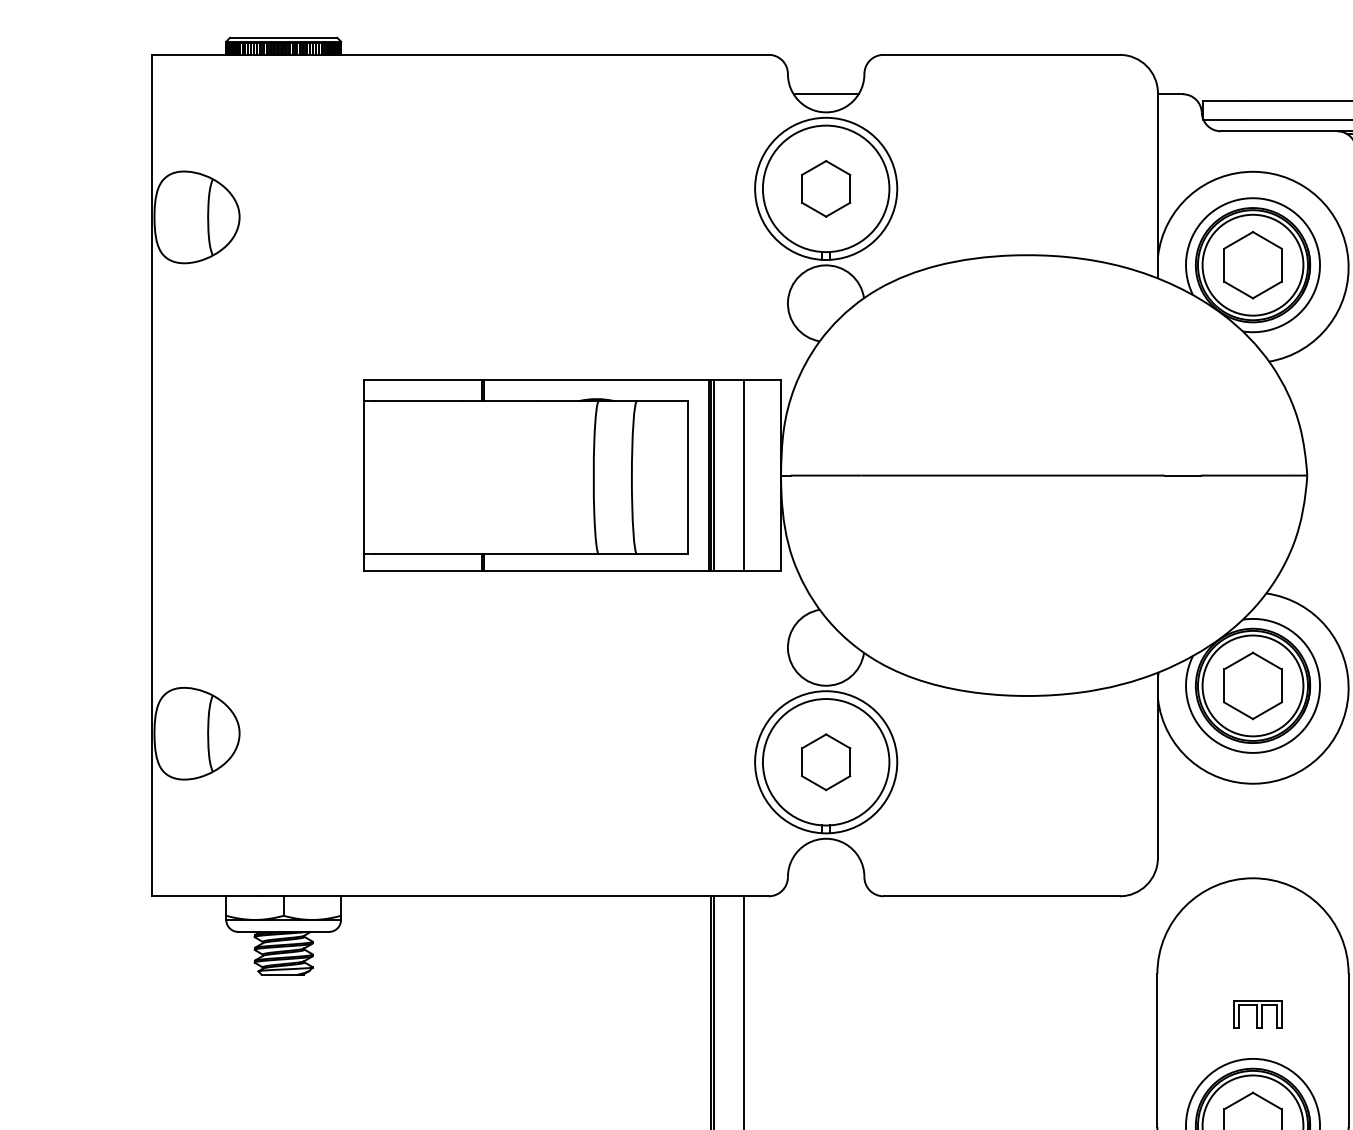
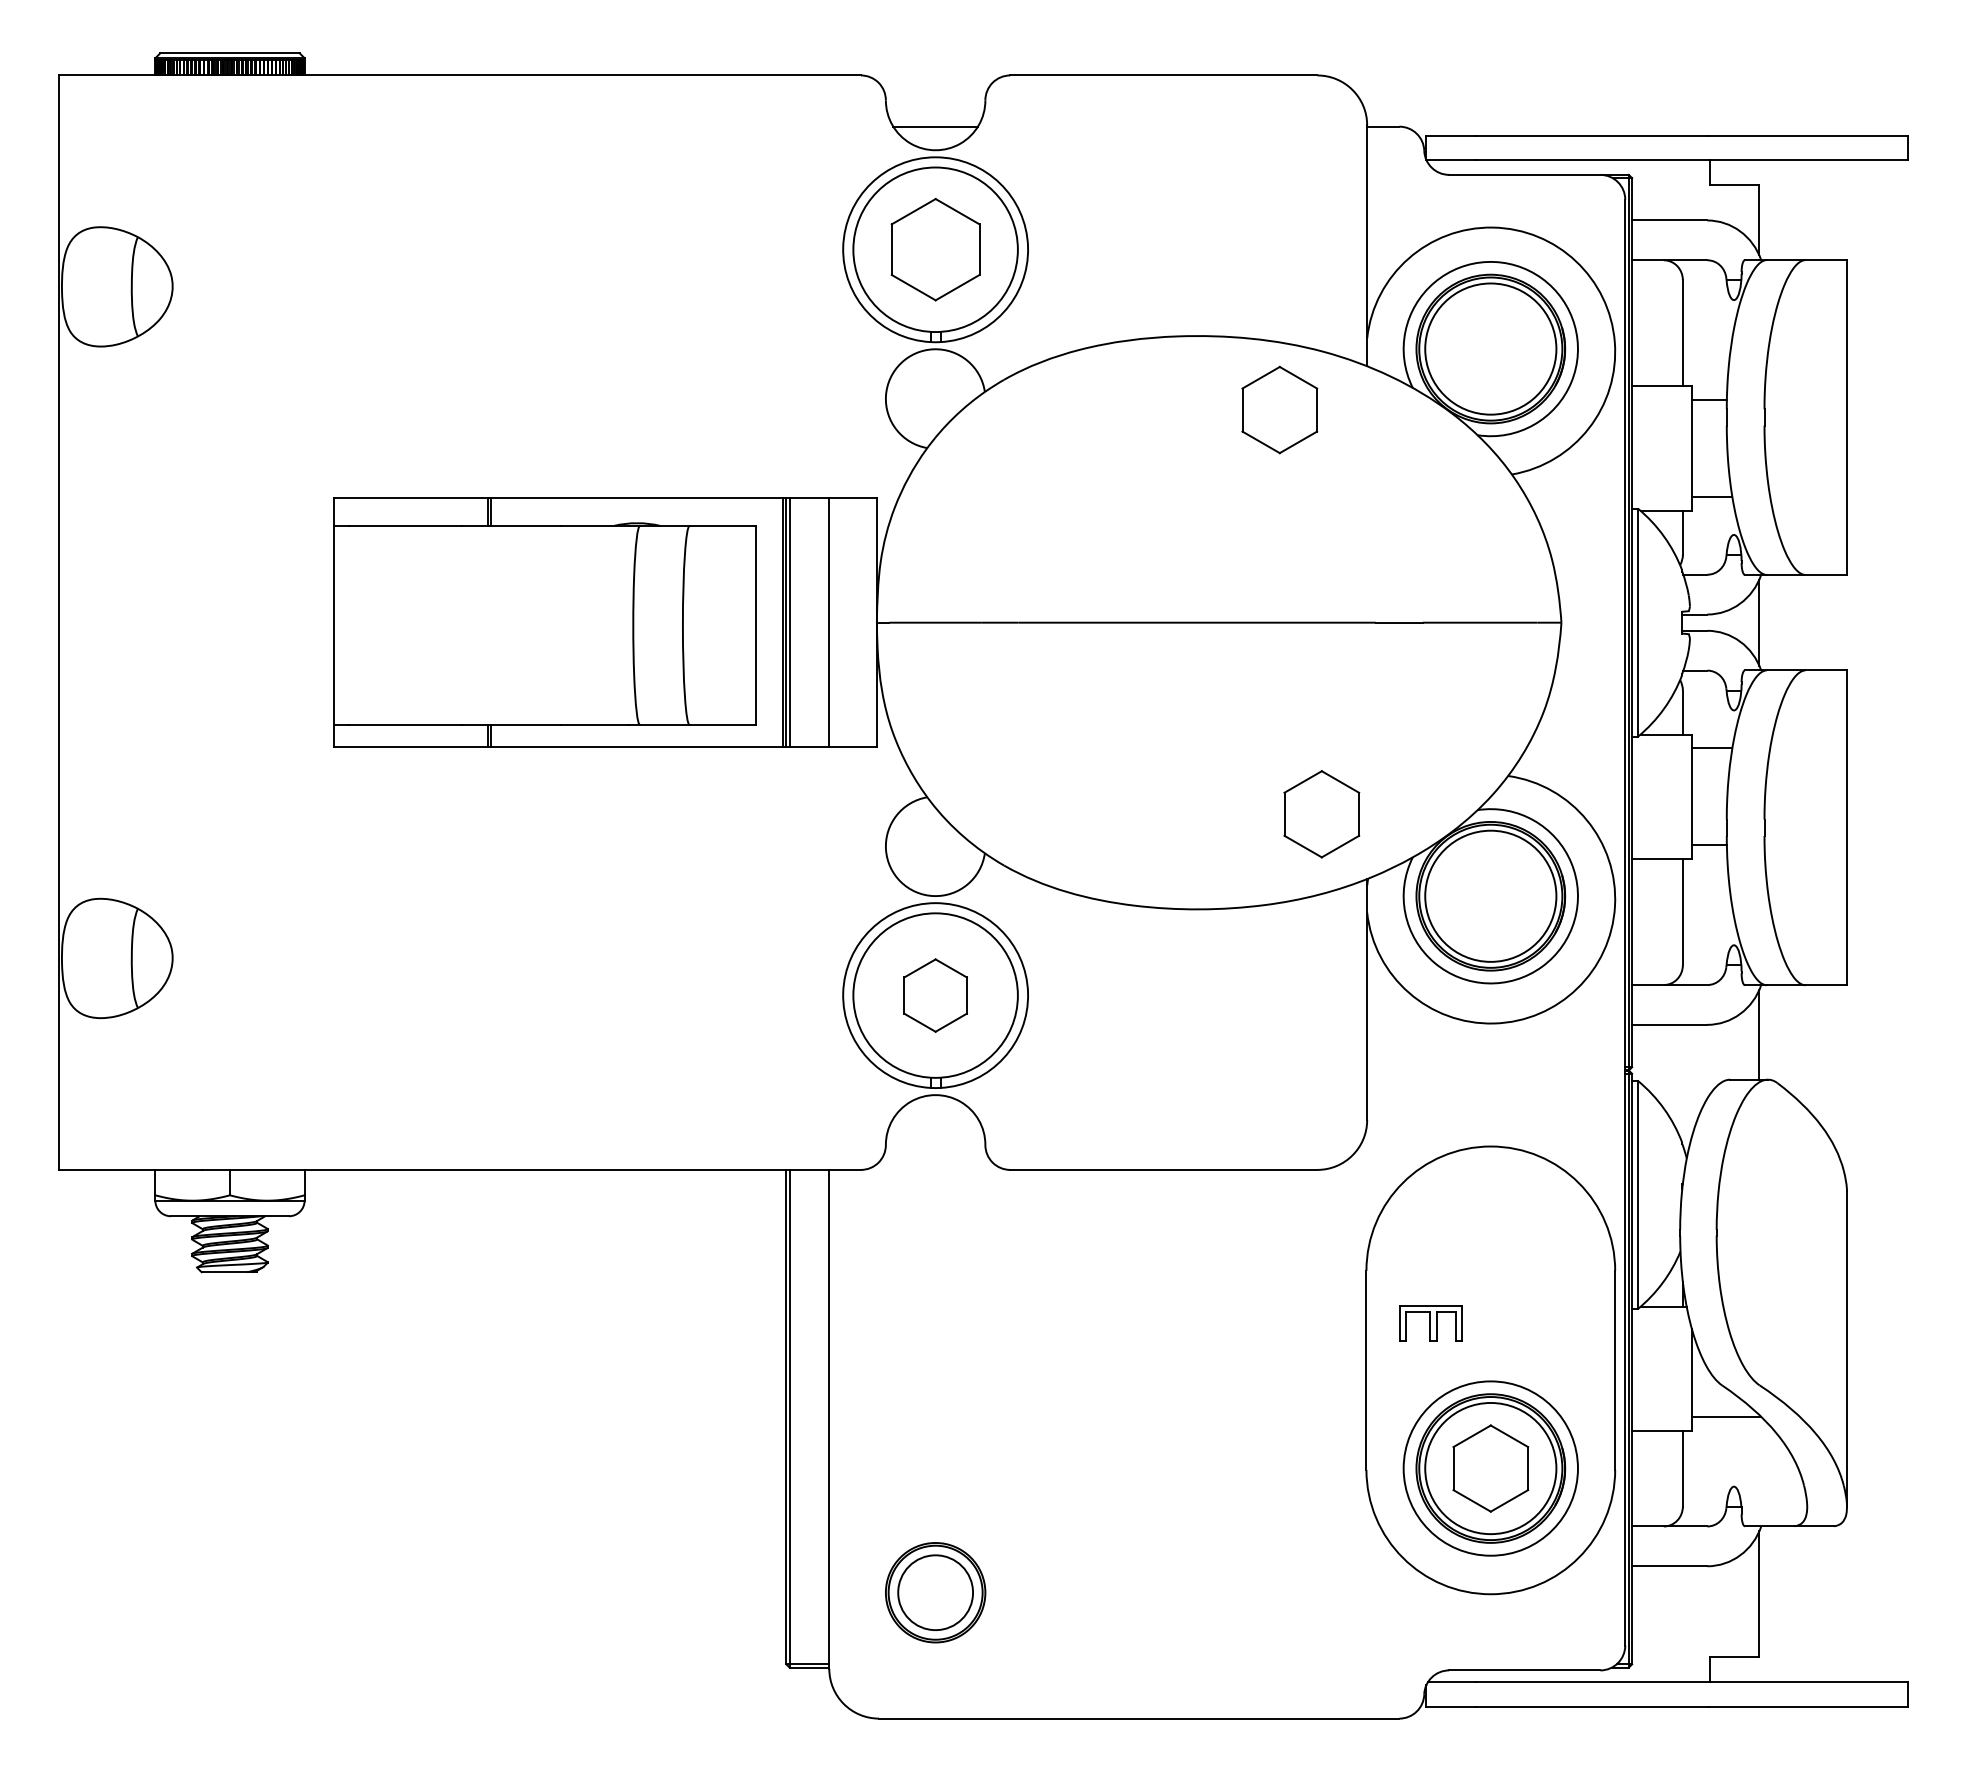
part: (826, 188) -> (935, 249), size x1.4
part: (1252, 264) -> (1279, 409), moved
part: (1252, 686) -> (1321, 814), moved
part: (1257, 1014) -> (1430, 1323), moved

